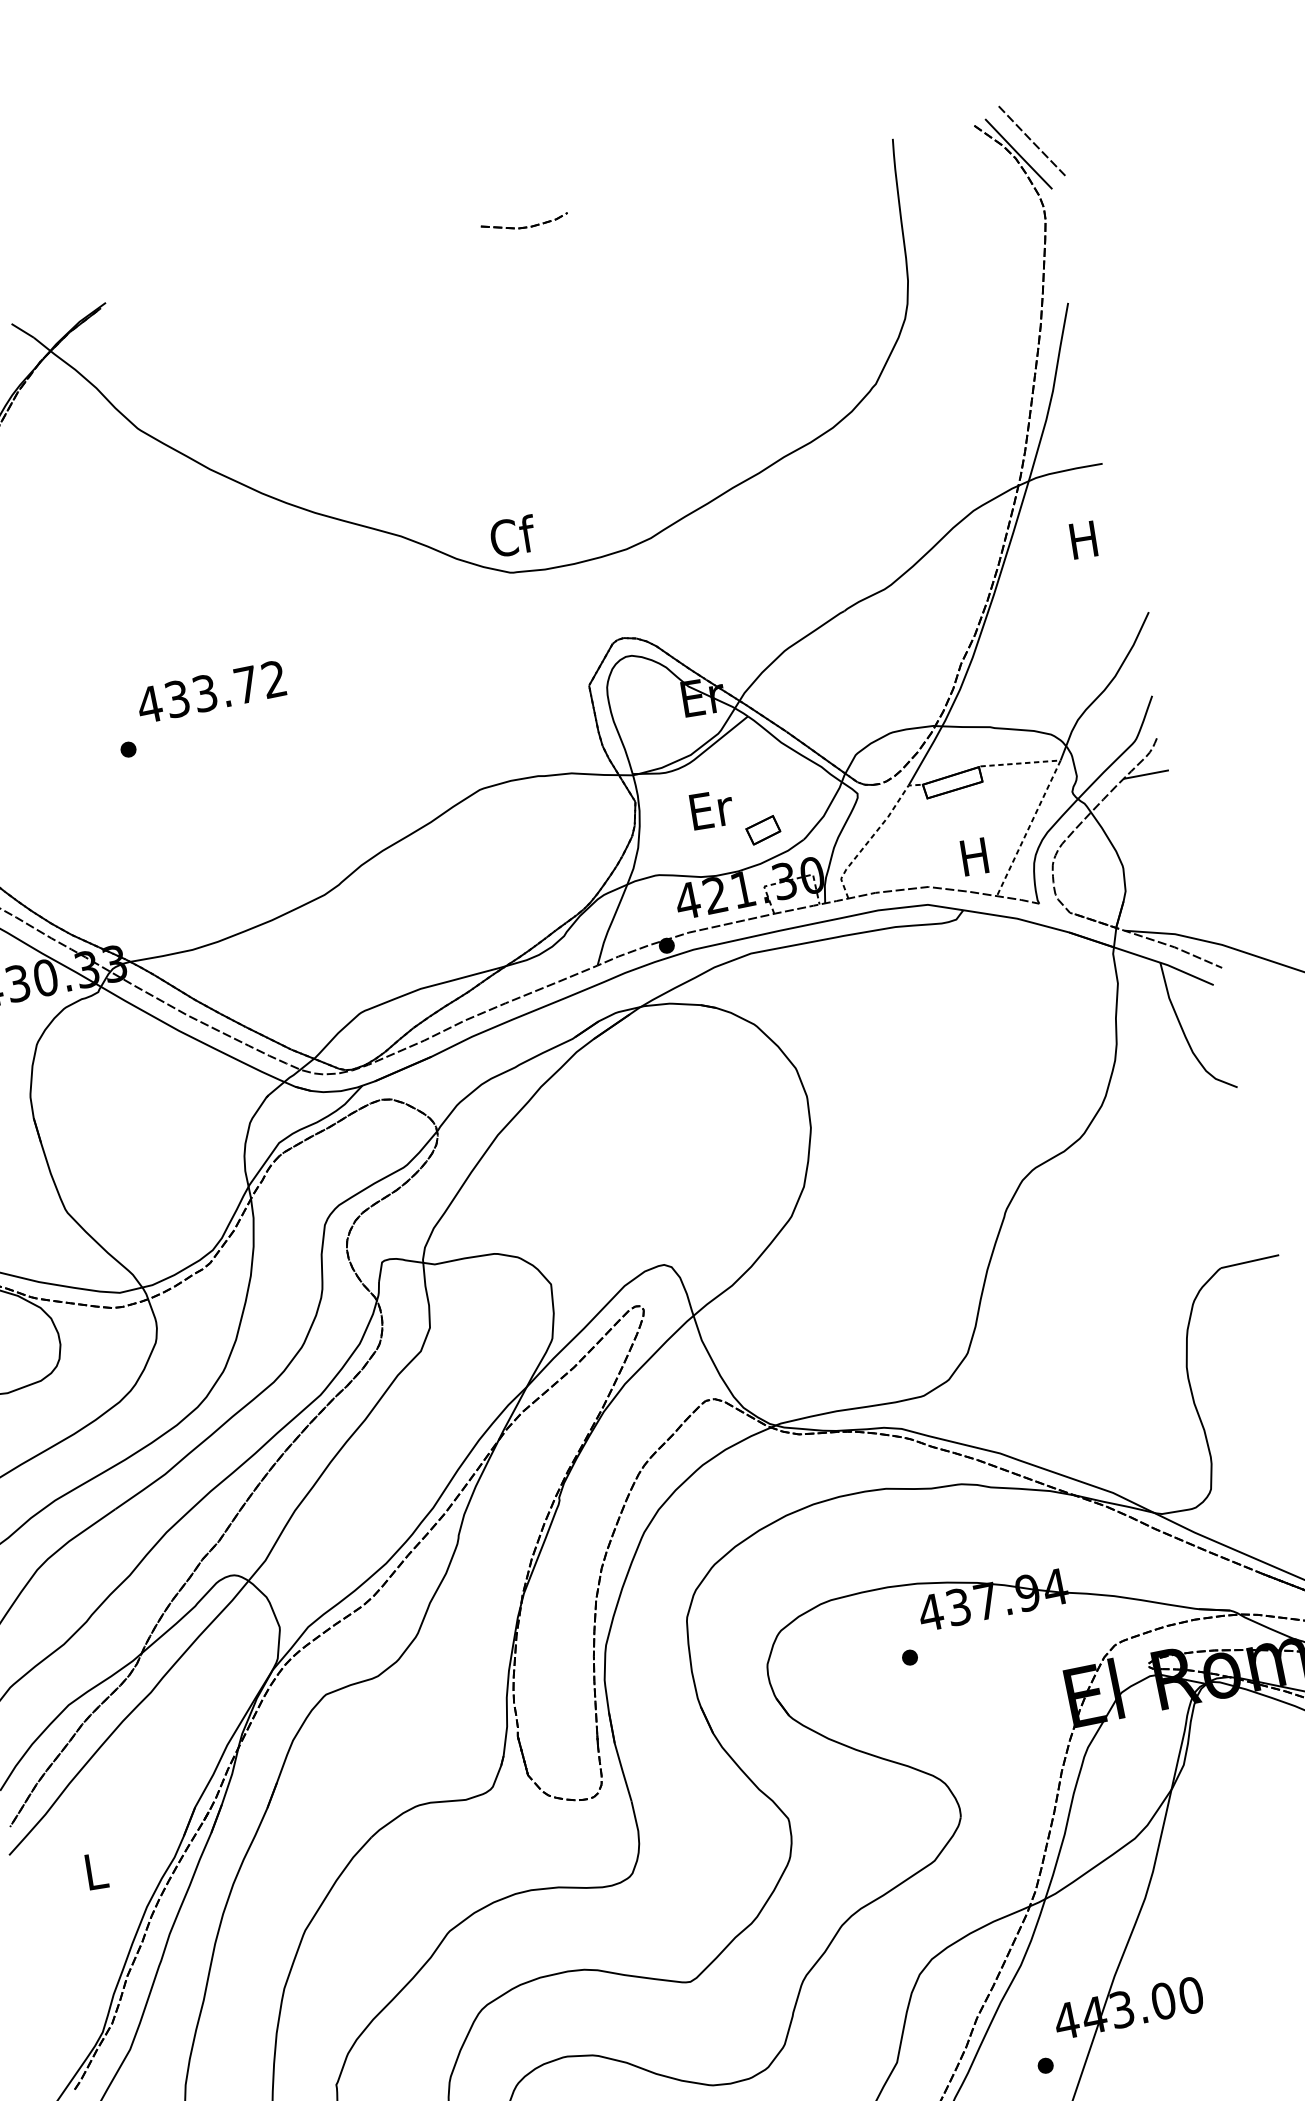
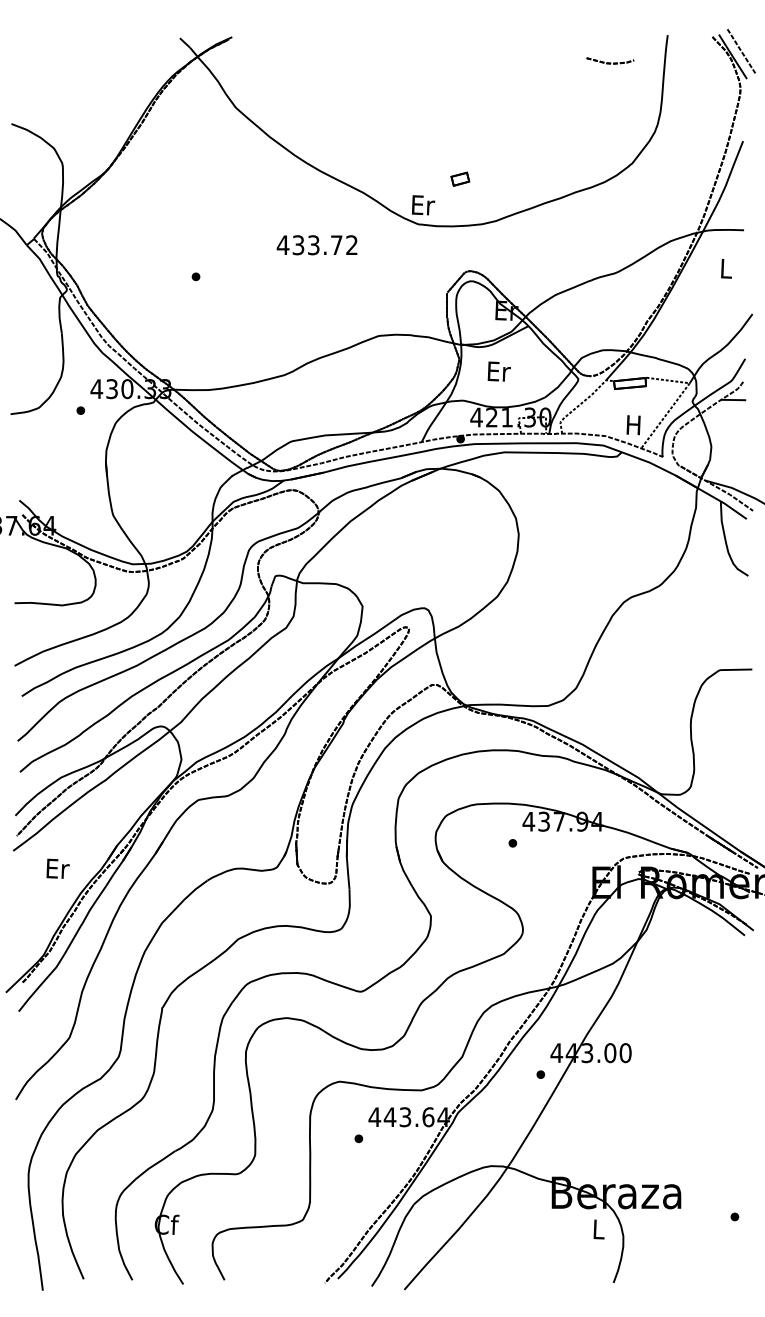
part: (524, 221) -> (610, 60), moved
text: (513, 536) -> (423, 205), Cf -> Er
text: (1083, 539) -> (725, 268), H -> L
text: (210, 692) -> (316, 245), moved
part: (763, 828) -> (460, 178), moved
text: (95, 1870) -> (57, 868), L -> Er

